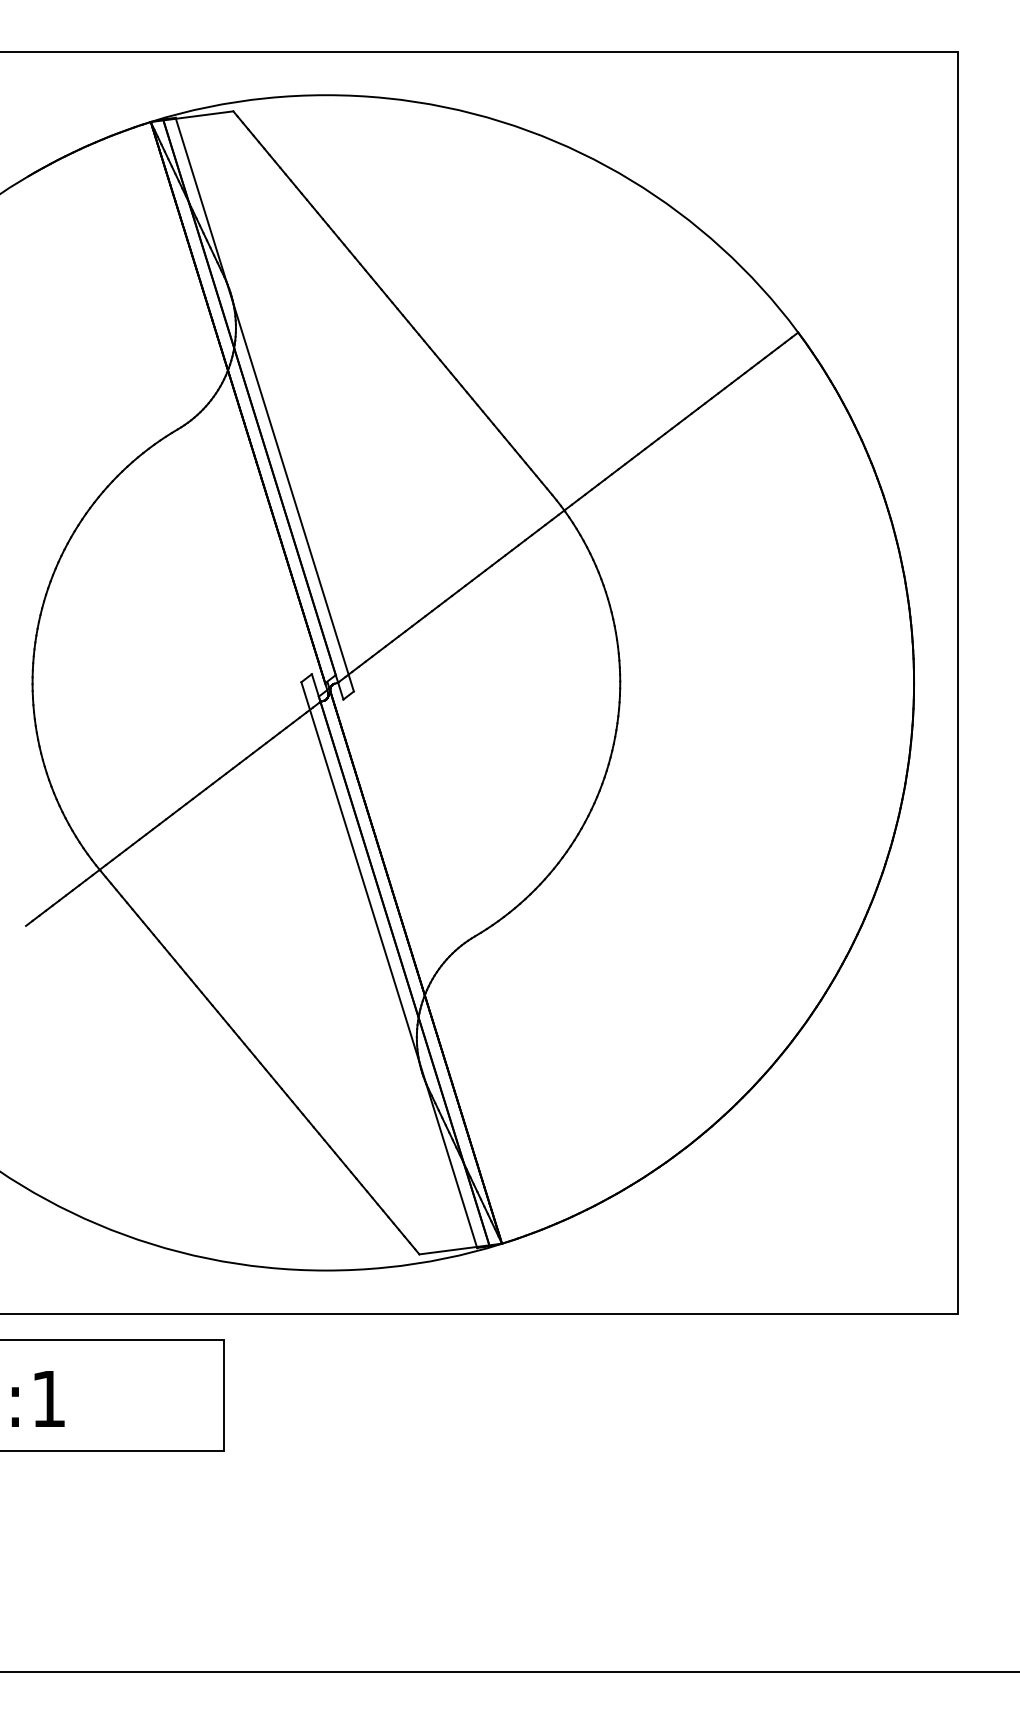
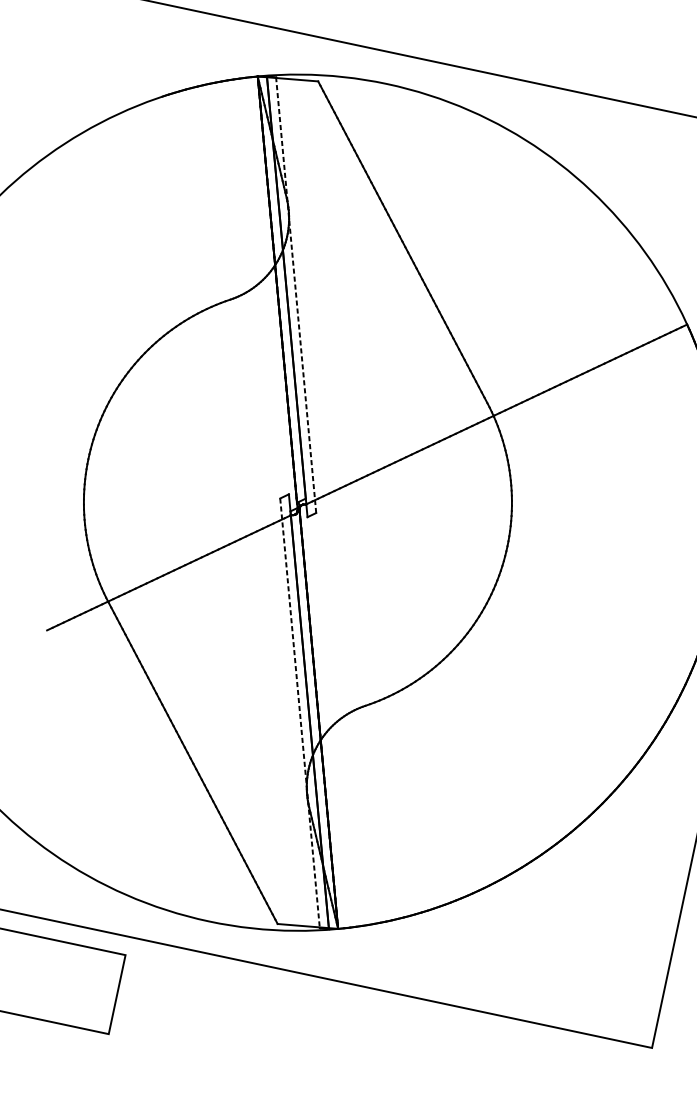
line: (264, 404) -> (296, 294), solid -> dashed
line: (389, 965) -> (300, 713), solid -> dashed

